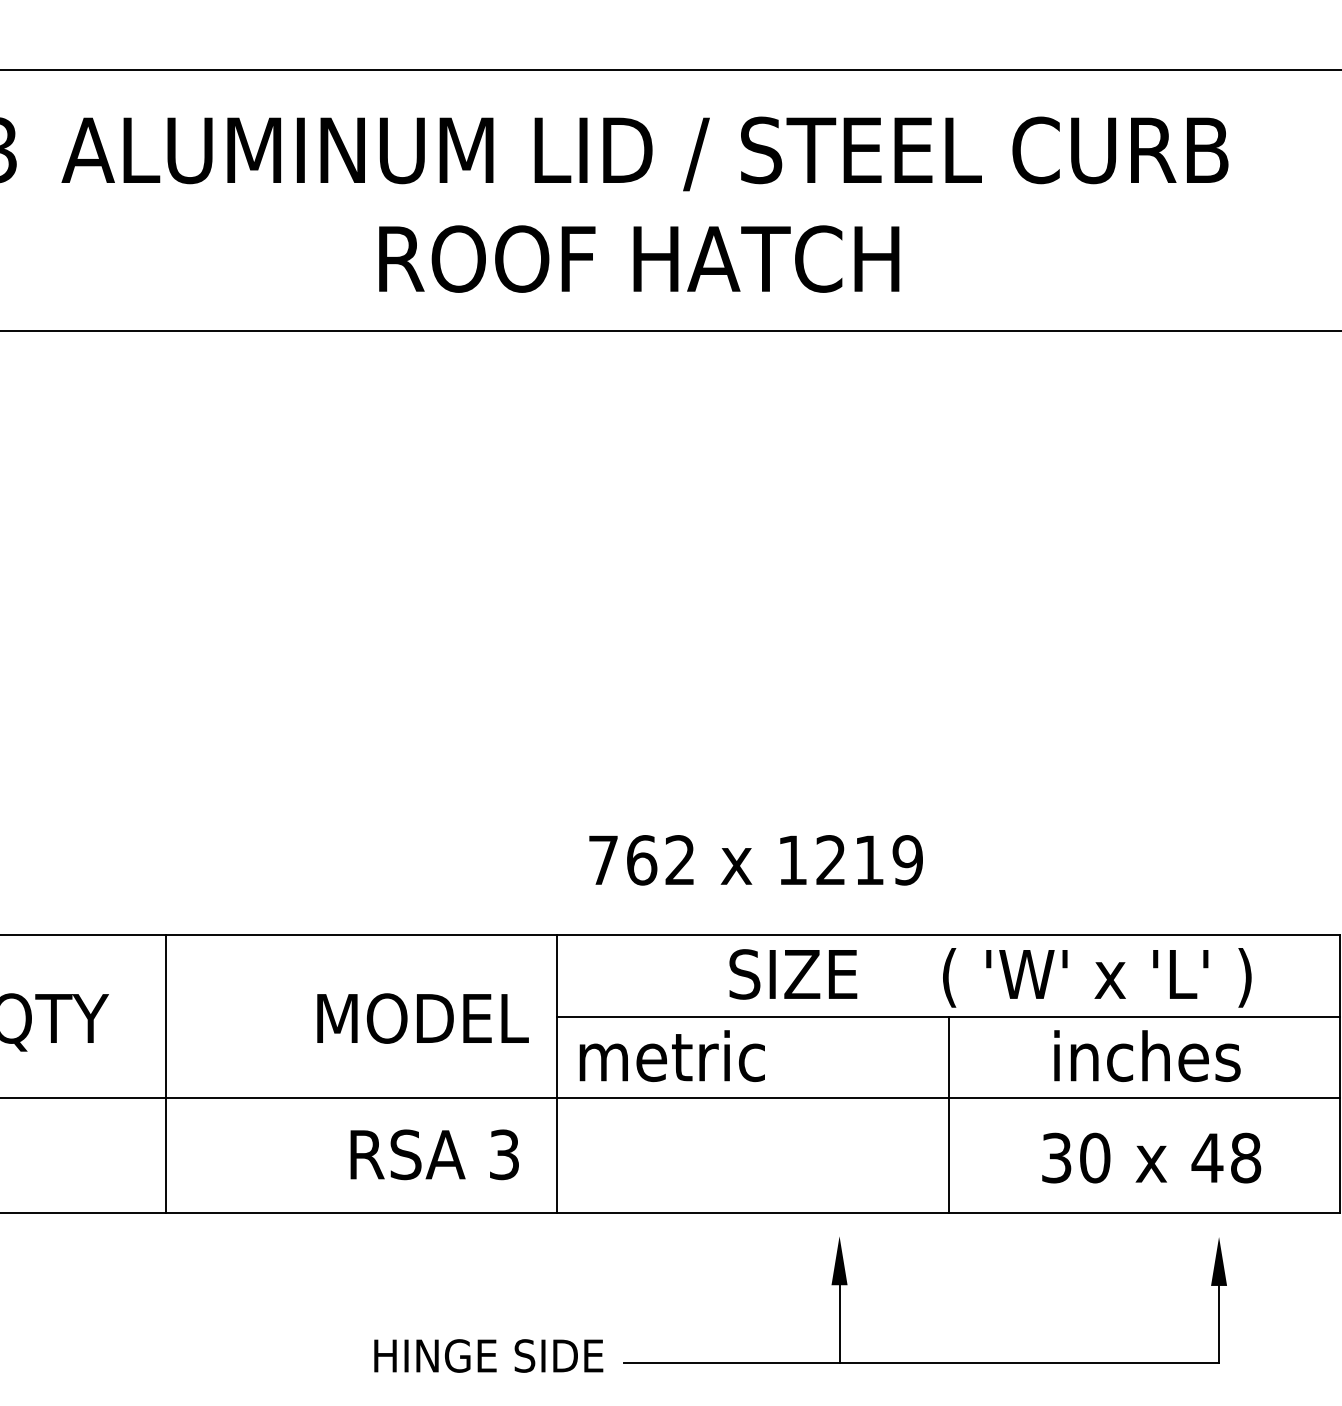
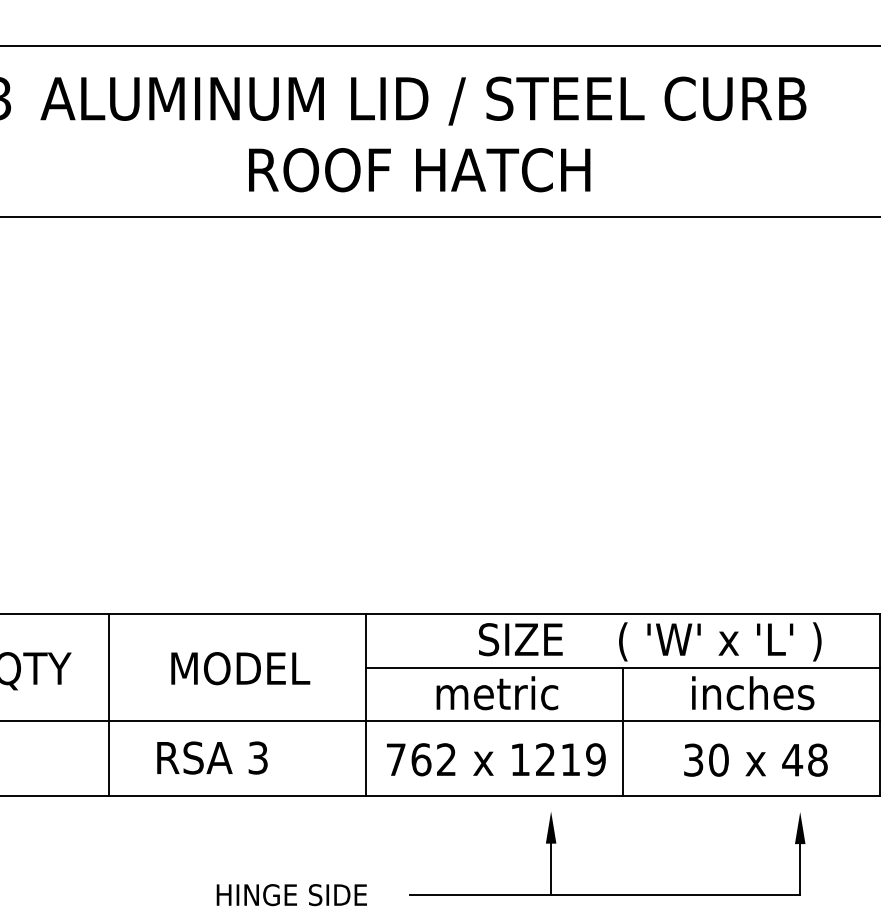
text: (756, 859) -> (496, 759), moved
text: (422, 1018) -> (240, 668), moved
text: (672, 1056) -> (497, 693), moved
text: (434, 1153) -> (212, 757), moved
text: (488, 1356) -> (291, 895), moved

